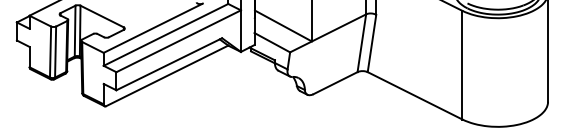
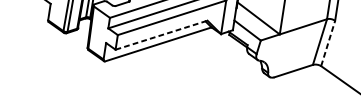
line: (372, 43) -> (328, 43), solid -> dashed
line: (169, 64) -> (161, 35), solid -> dashed

